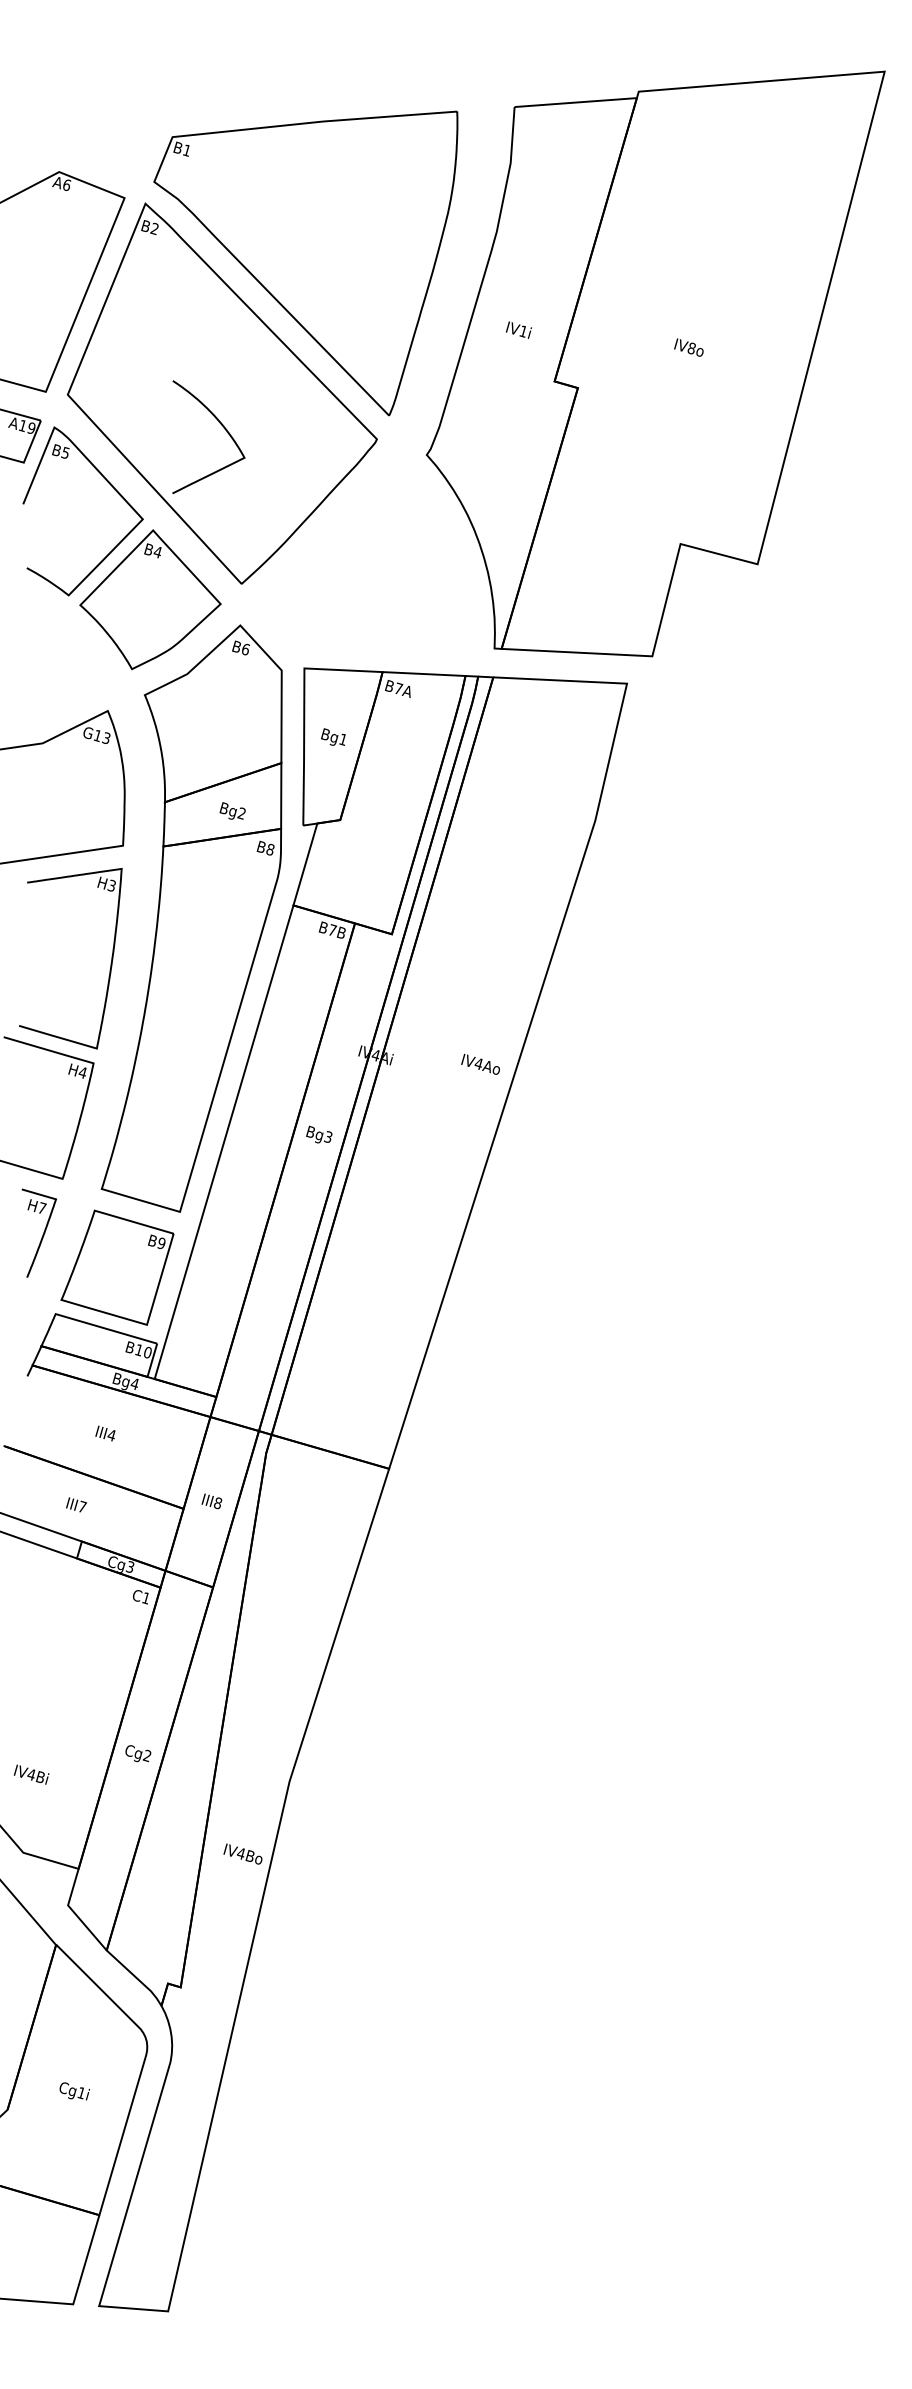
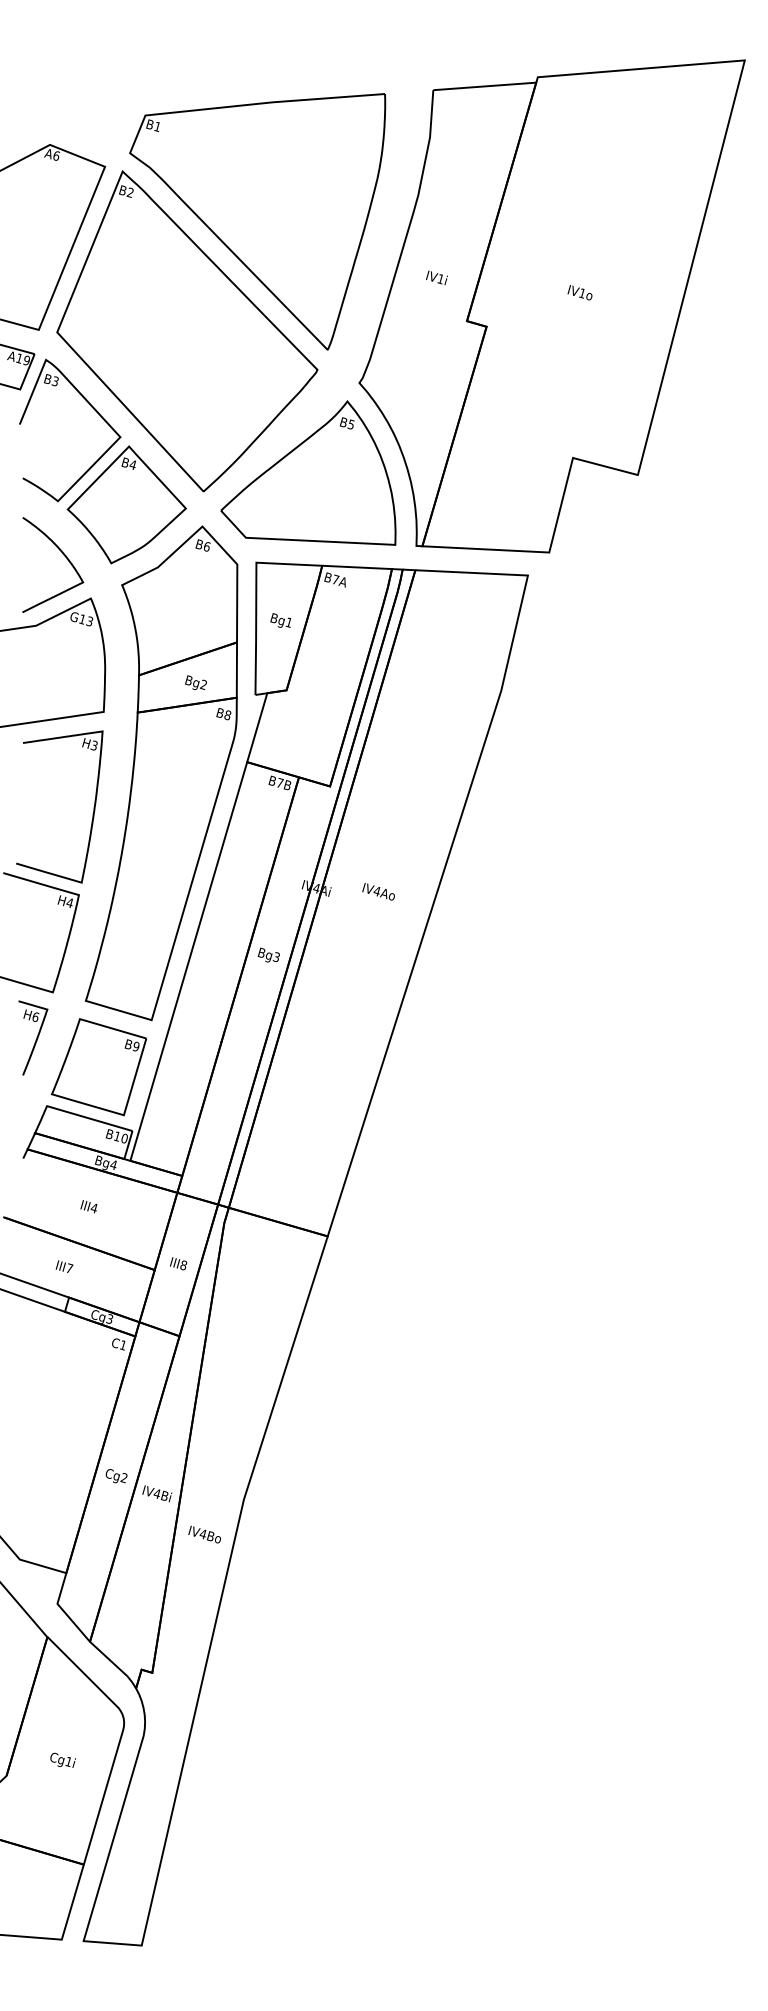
text: (691, 348) -> (582, 293), IV8o -> IV1o
curve: (220, 424) -> (62, 554), moved
text: (66, 452) -> (56, 380), B5 -> B3
part: (366, 561) -> (308, 472), added
text: (480, 1063) -> (378, 891), moved
text: (42, 1208) -> (35, 1017), H7 -> H6
text: (31, 1774) -> (157, 1493), moved
text: (242, 1853) -> (204, 1534), moved

